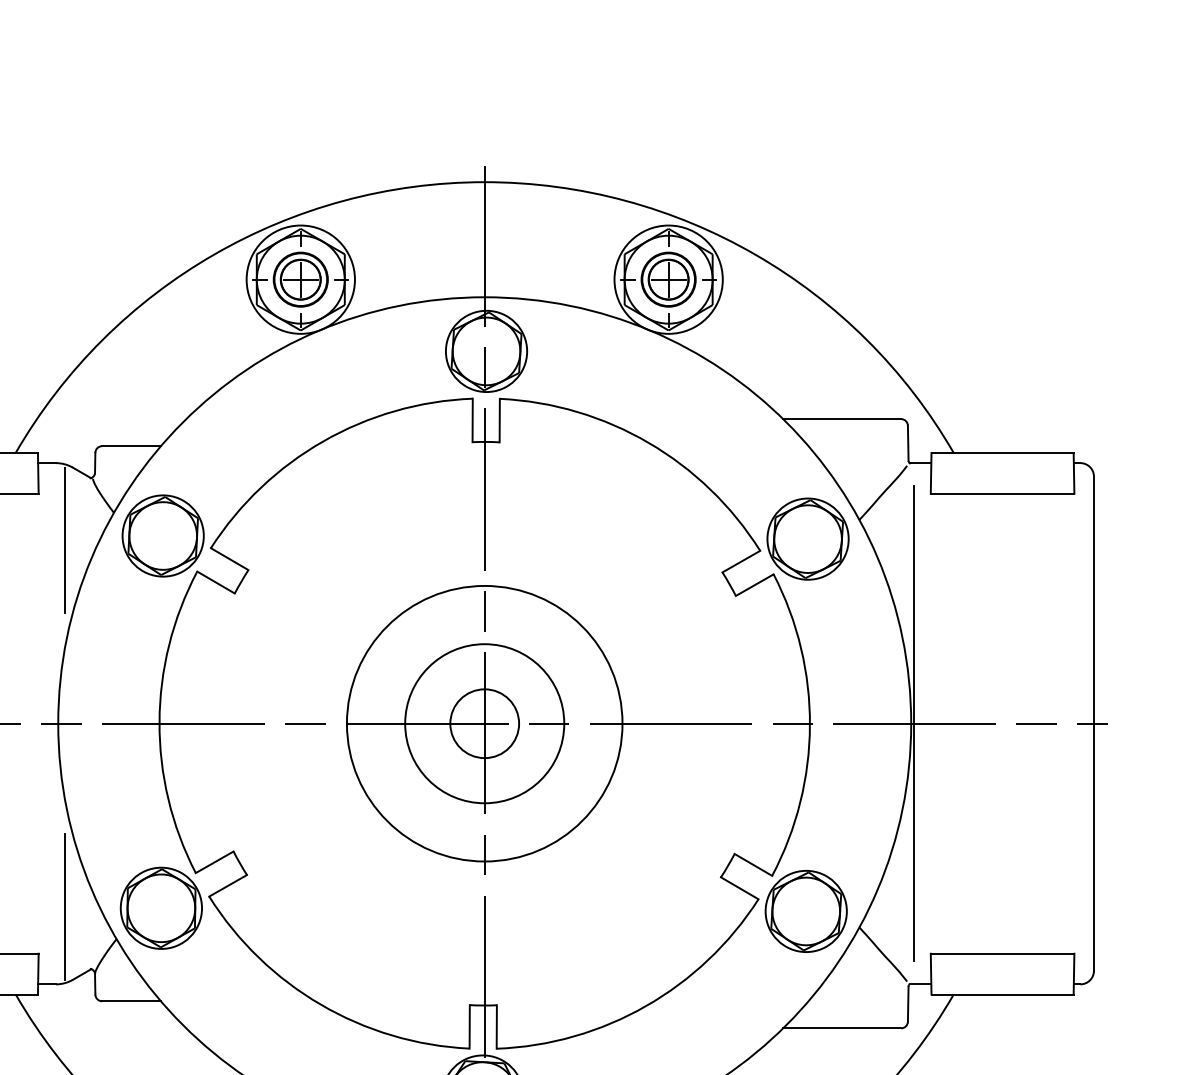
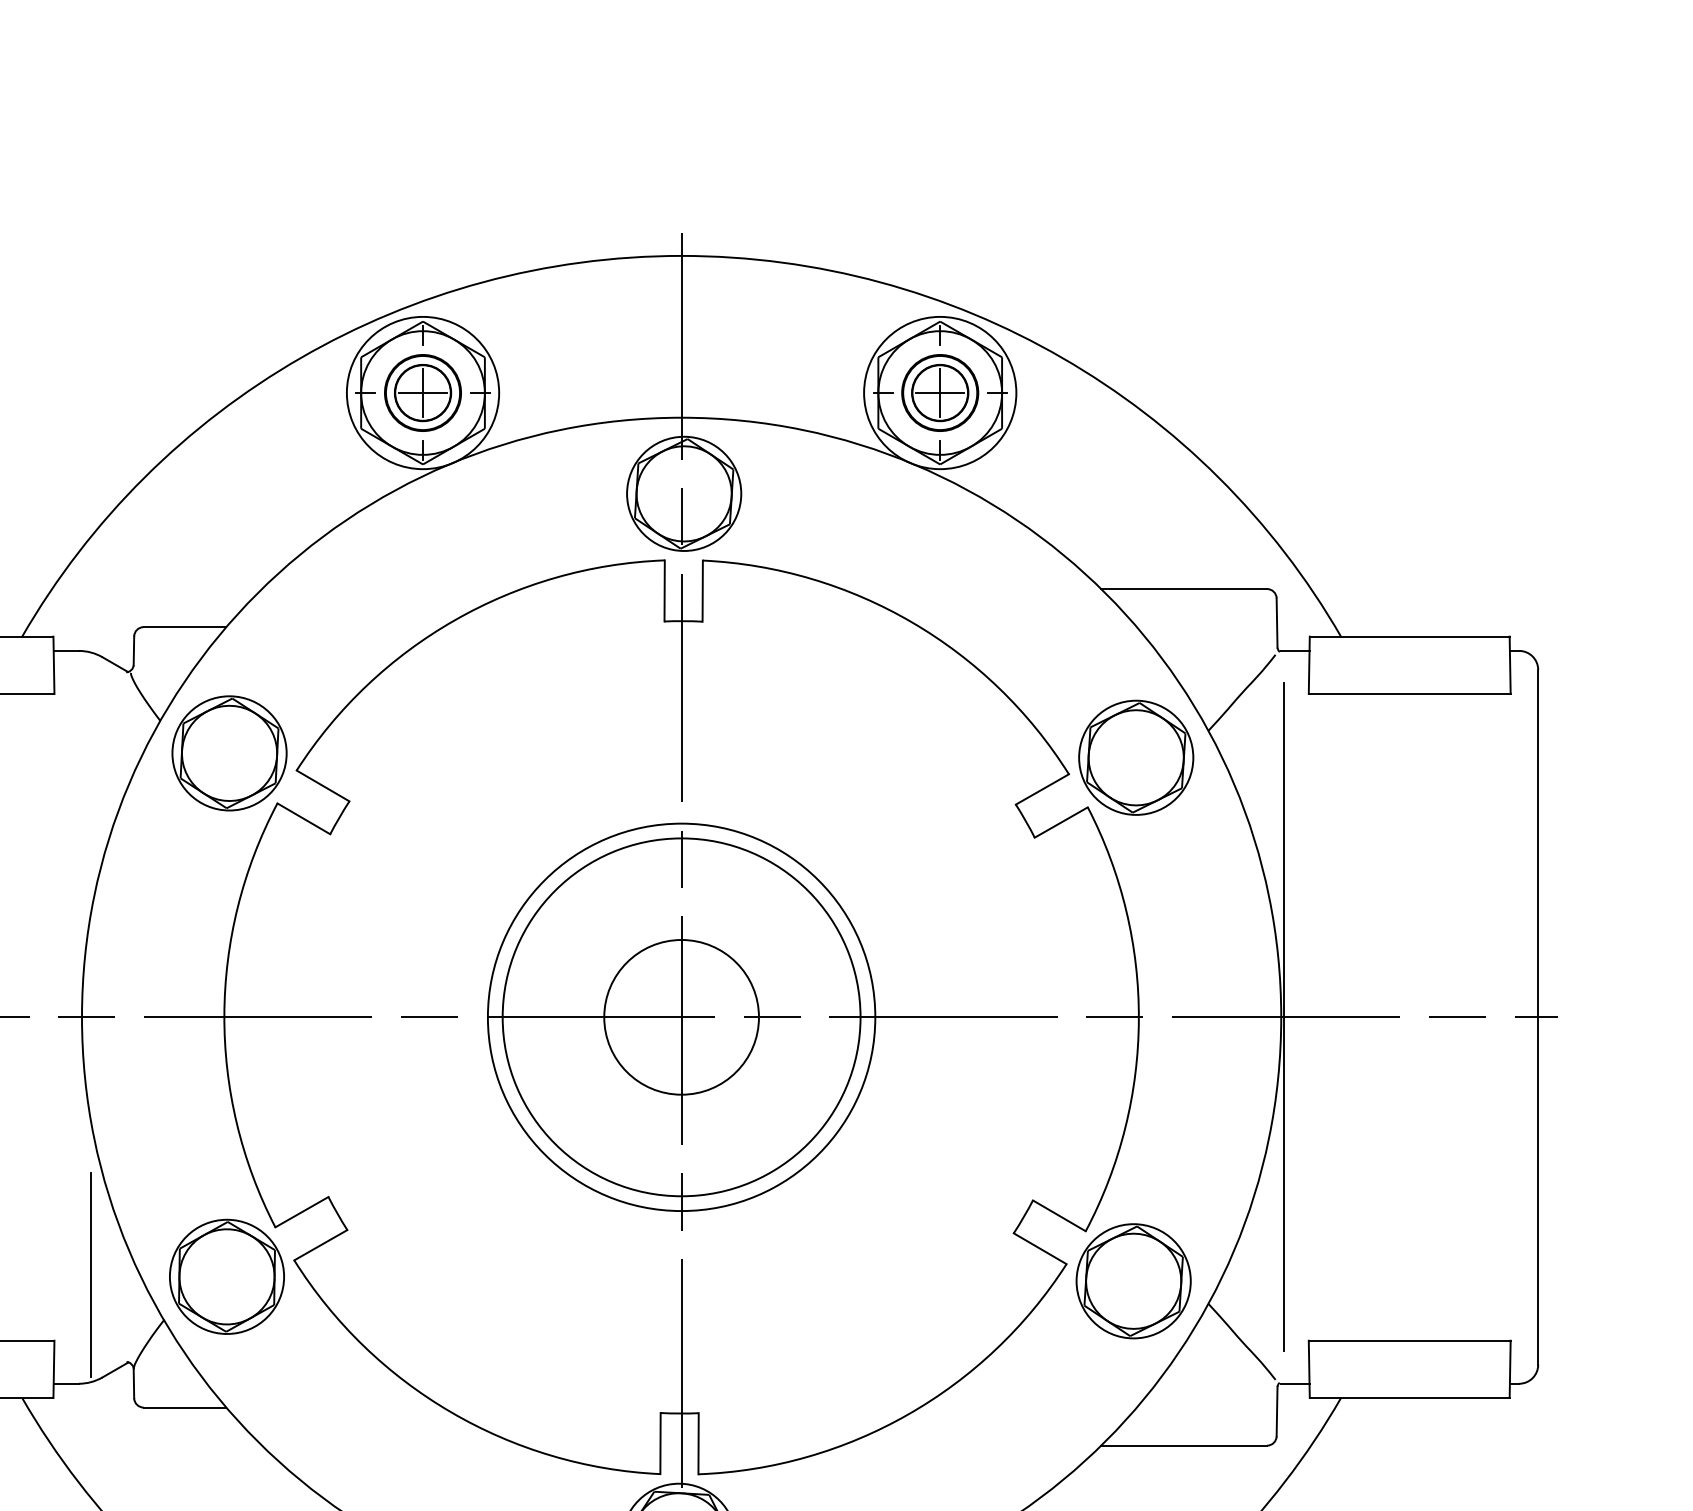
line: (64, 540) -> (90, 759), removed
circle: (484, 723) -> (681, 1017), size x1.6
circle: (484, 723) -> (681, 1017), size x1.6

